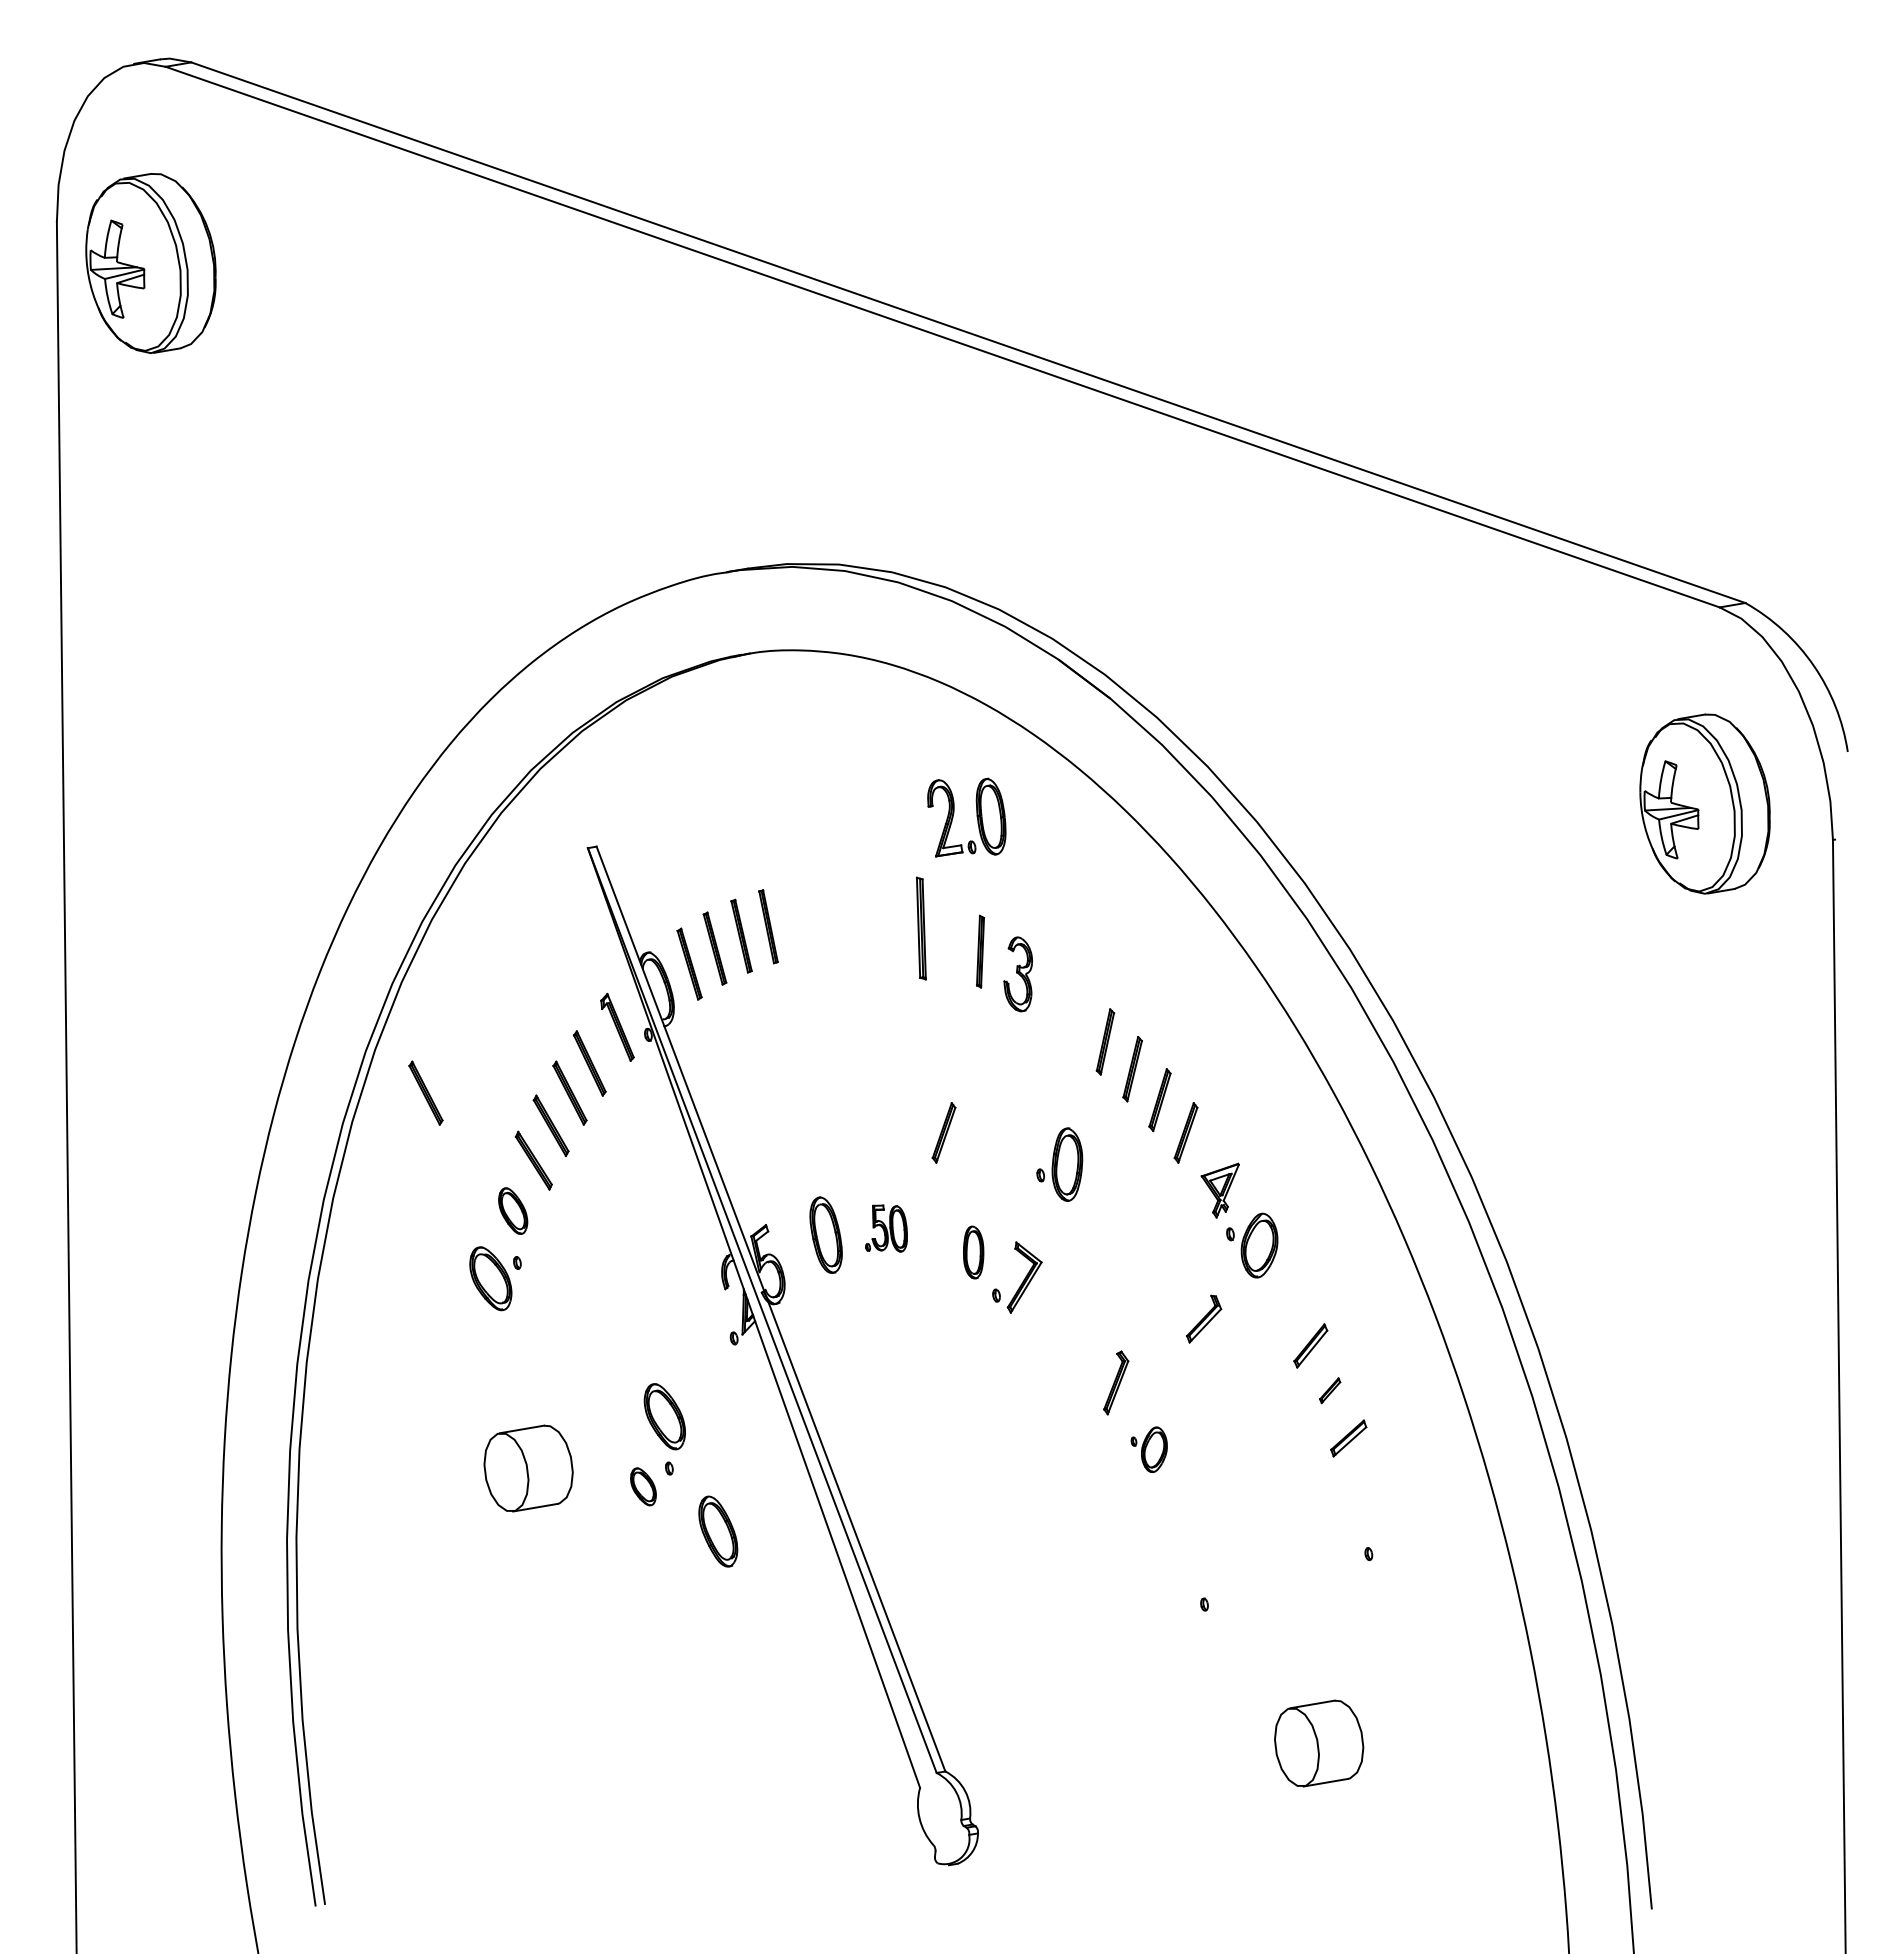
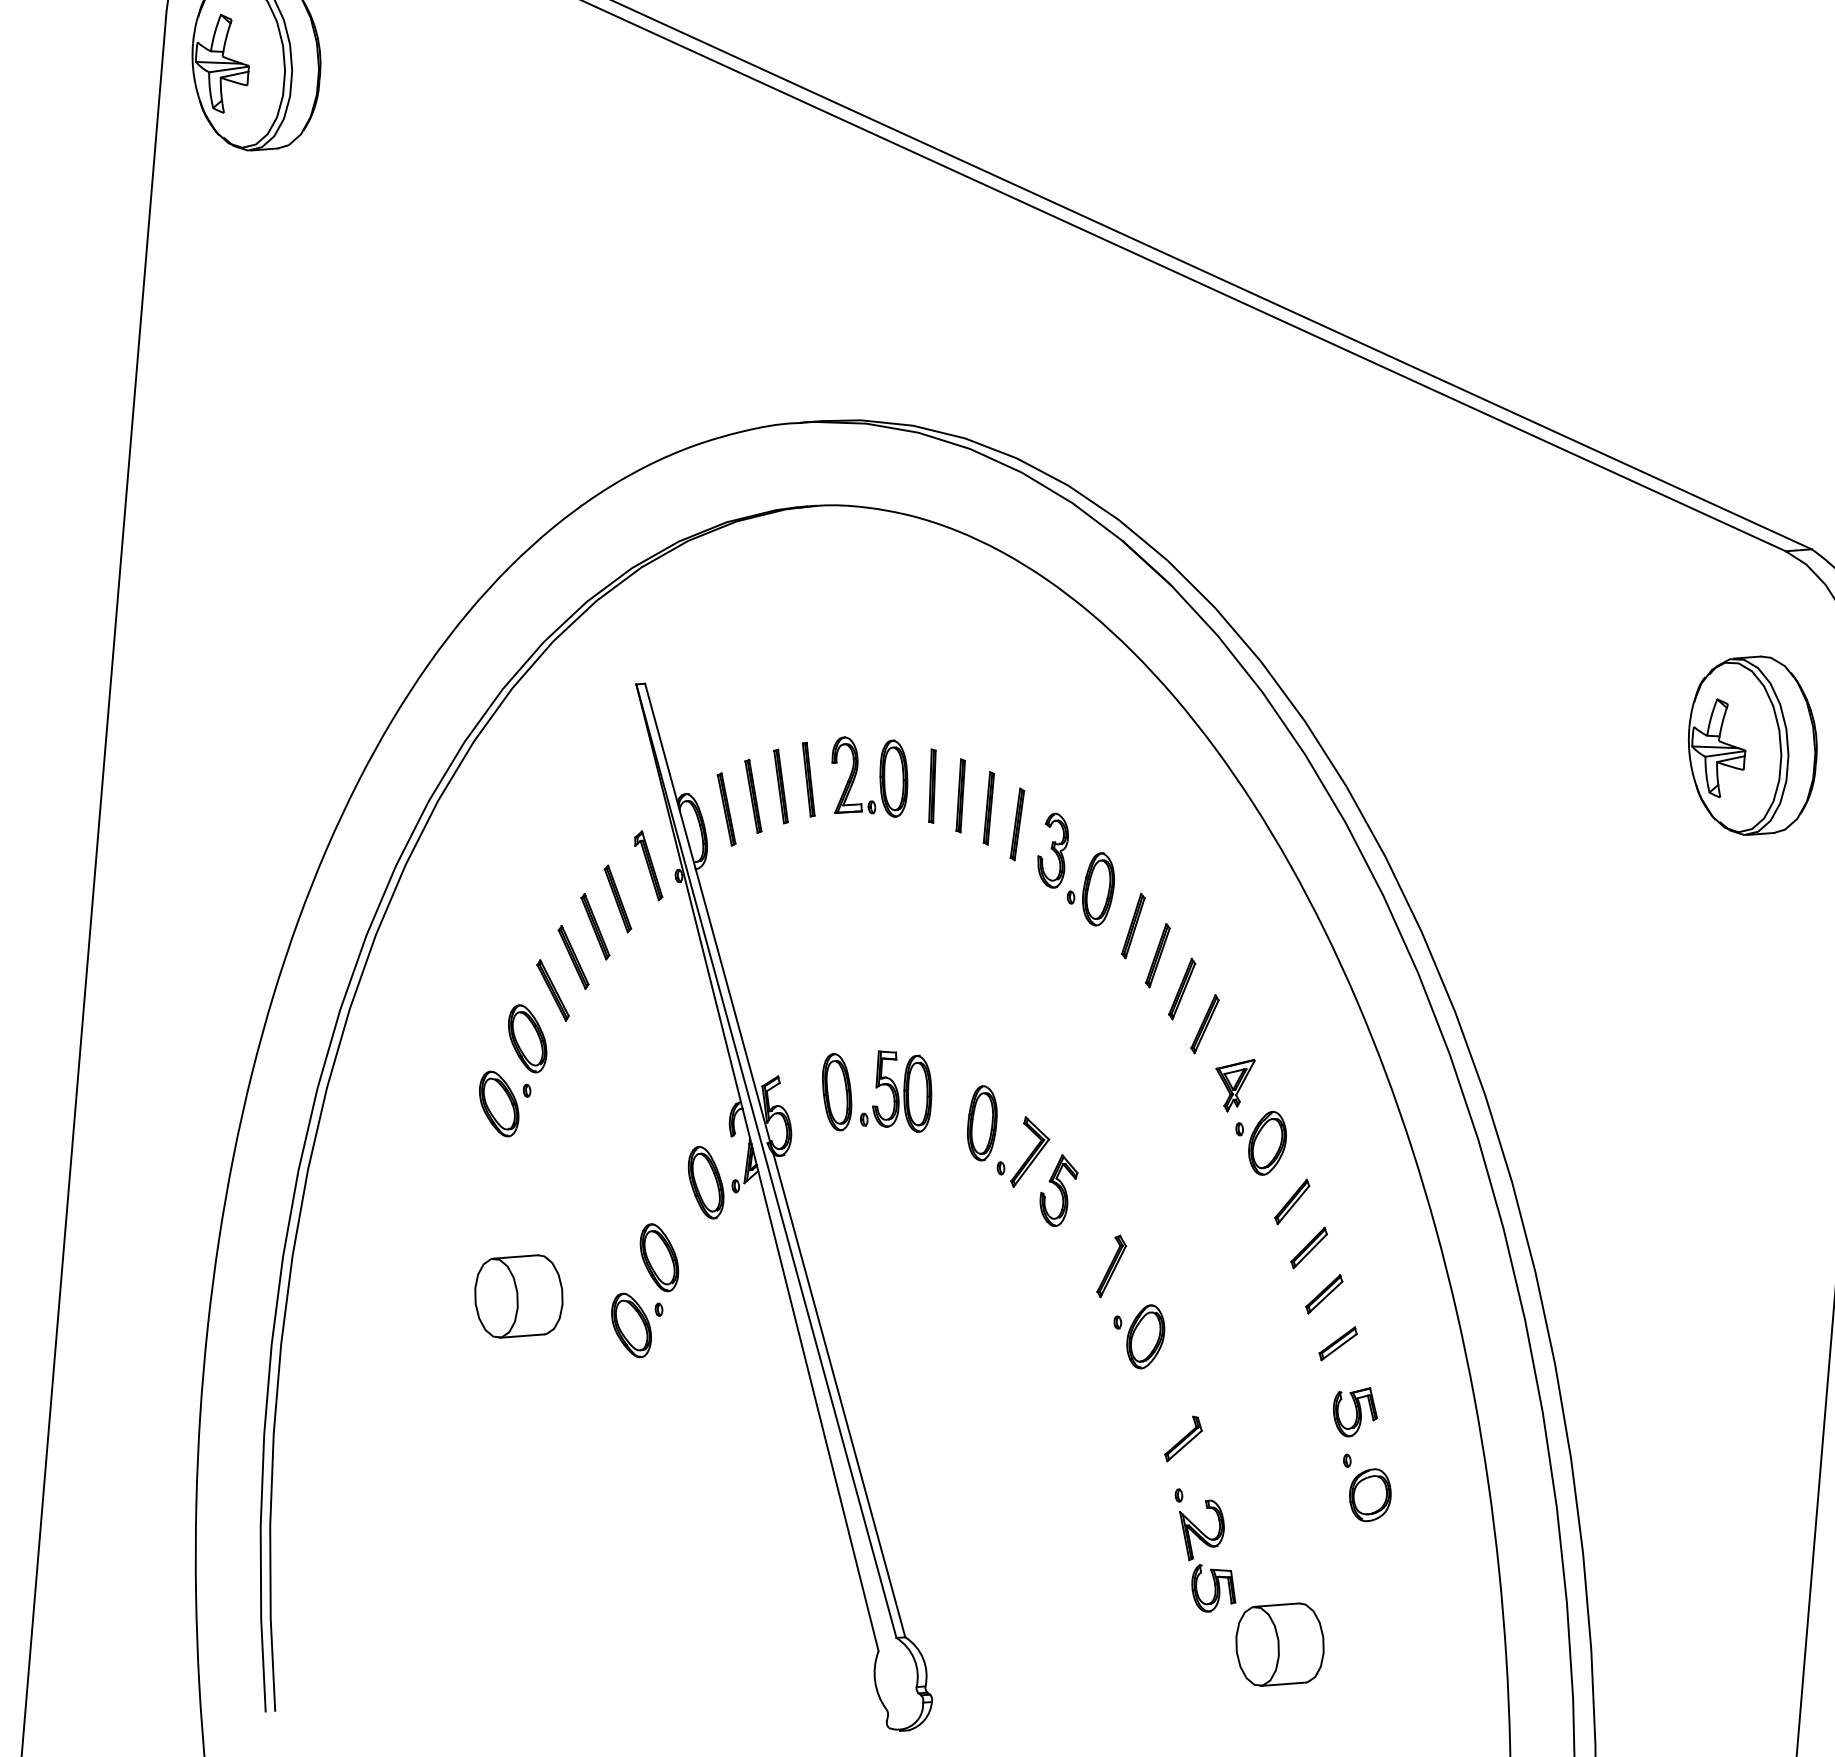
part: (976, 816) -> (879, 777), moved
part: (892, 921) -> (932, 786), added
part: (921, 928) -> (960, 795), size x0.71
part: (950, 938) -> (988, 808), added
part: (425, 1092) -> (451, 912), removed
part: (943, 1132) -> (963, 1000), removed
part: (1059, 1164) -> (1090, 888), moved
part: (513, 1210) -> (528, 1038), size x1.43
part: (886, 1228) -> (897, 1091), size x1.67
part: (973, 1252) -> (982, 1123), size x1.43
part: (1289, 1301) -> (1292, 1201), added
part: (1055, 1311) -> (1058, 1189), added
part: (1204, 1318) -> (1184, 1438), moved
part: (1329, 1390) -> (1323, 1294), size x1.67
part: (1149, 1449) -> (1138, 1335), size x1.43
part: (643, 1486) -> (631, 1325), size x1.67
part: (1372, 1504) -> (1355, 1411), added
part: (718, 1531) -> (706, 1182), moved
part: (1394, 1586) -> (1369, 1495), added
part: (1240, 1653) -> (1210, 1547), added

